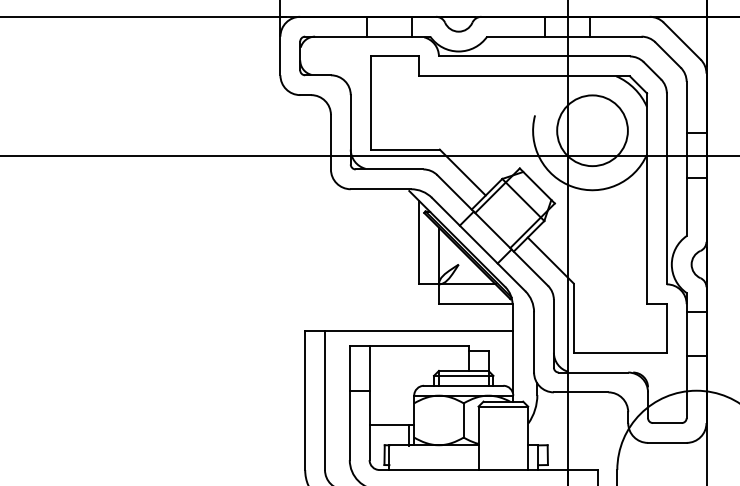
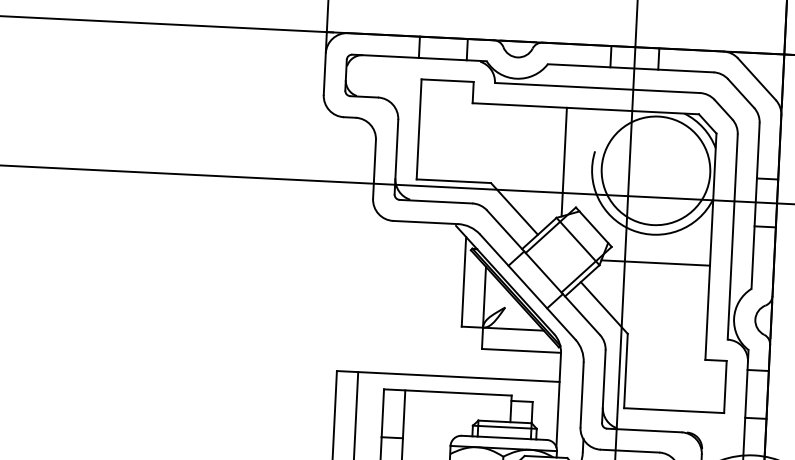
line: (506, 126) -> (563, 161), added
circle: (592, 130) -> (655, 170), size x1.43
line: (596, 216) -> (655, 263), added

